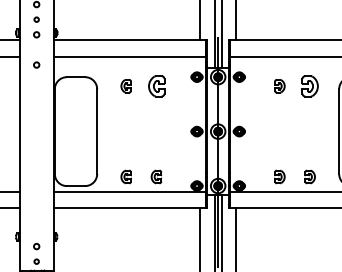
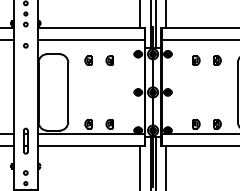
part: (156, 86) -> (109, 60), size x0.62
part: (310, 86) -> (217, 60), size x0.62
part: (36, 200) -> (25, 140), added

